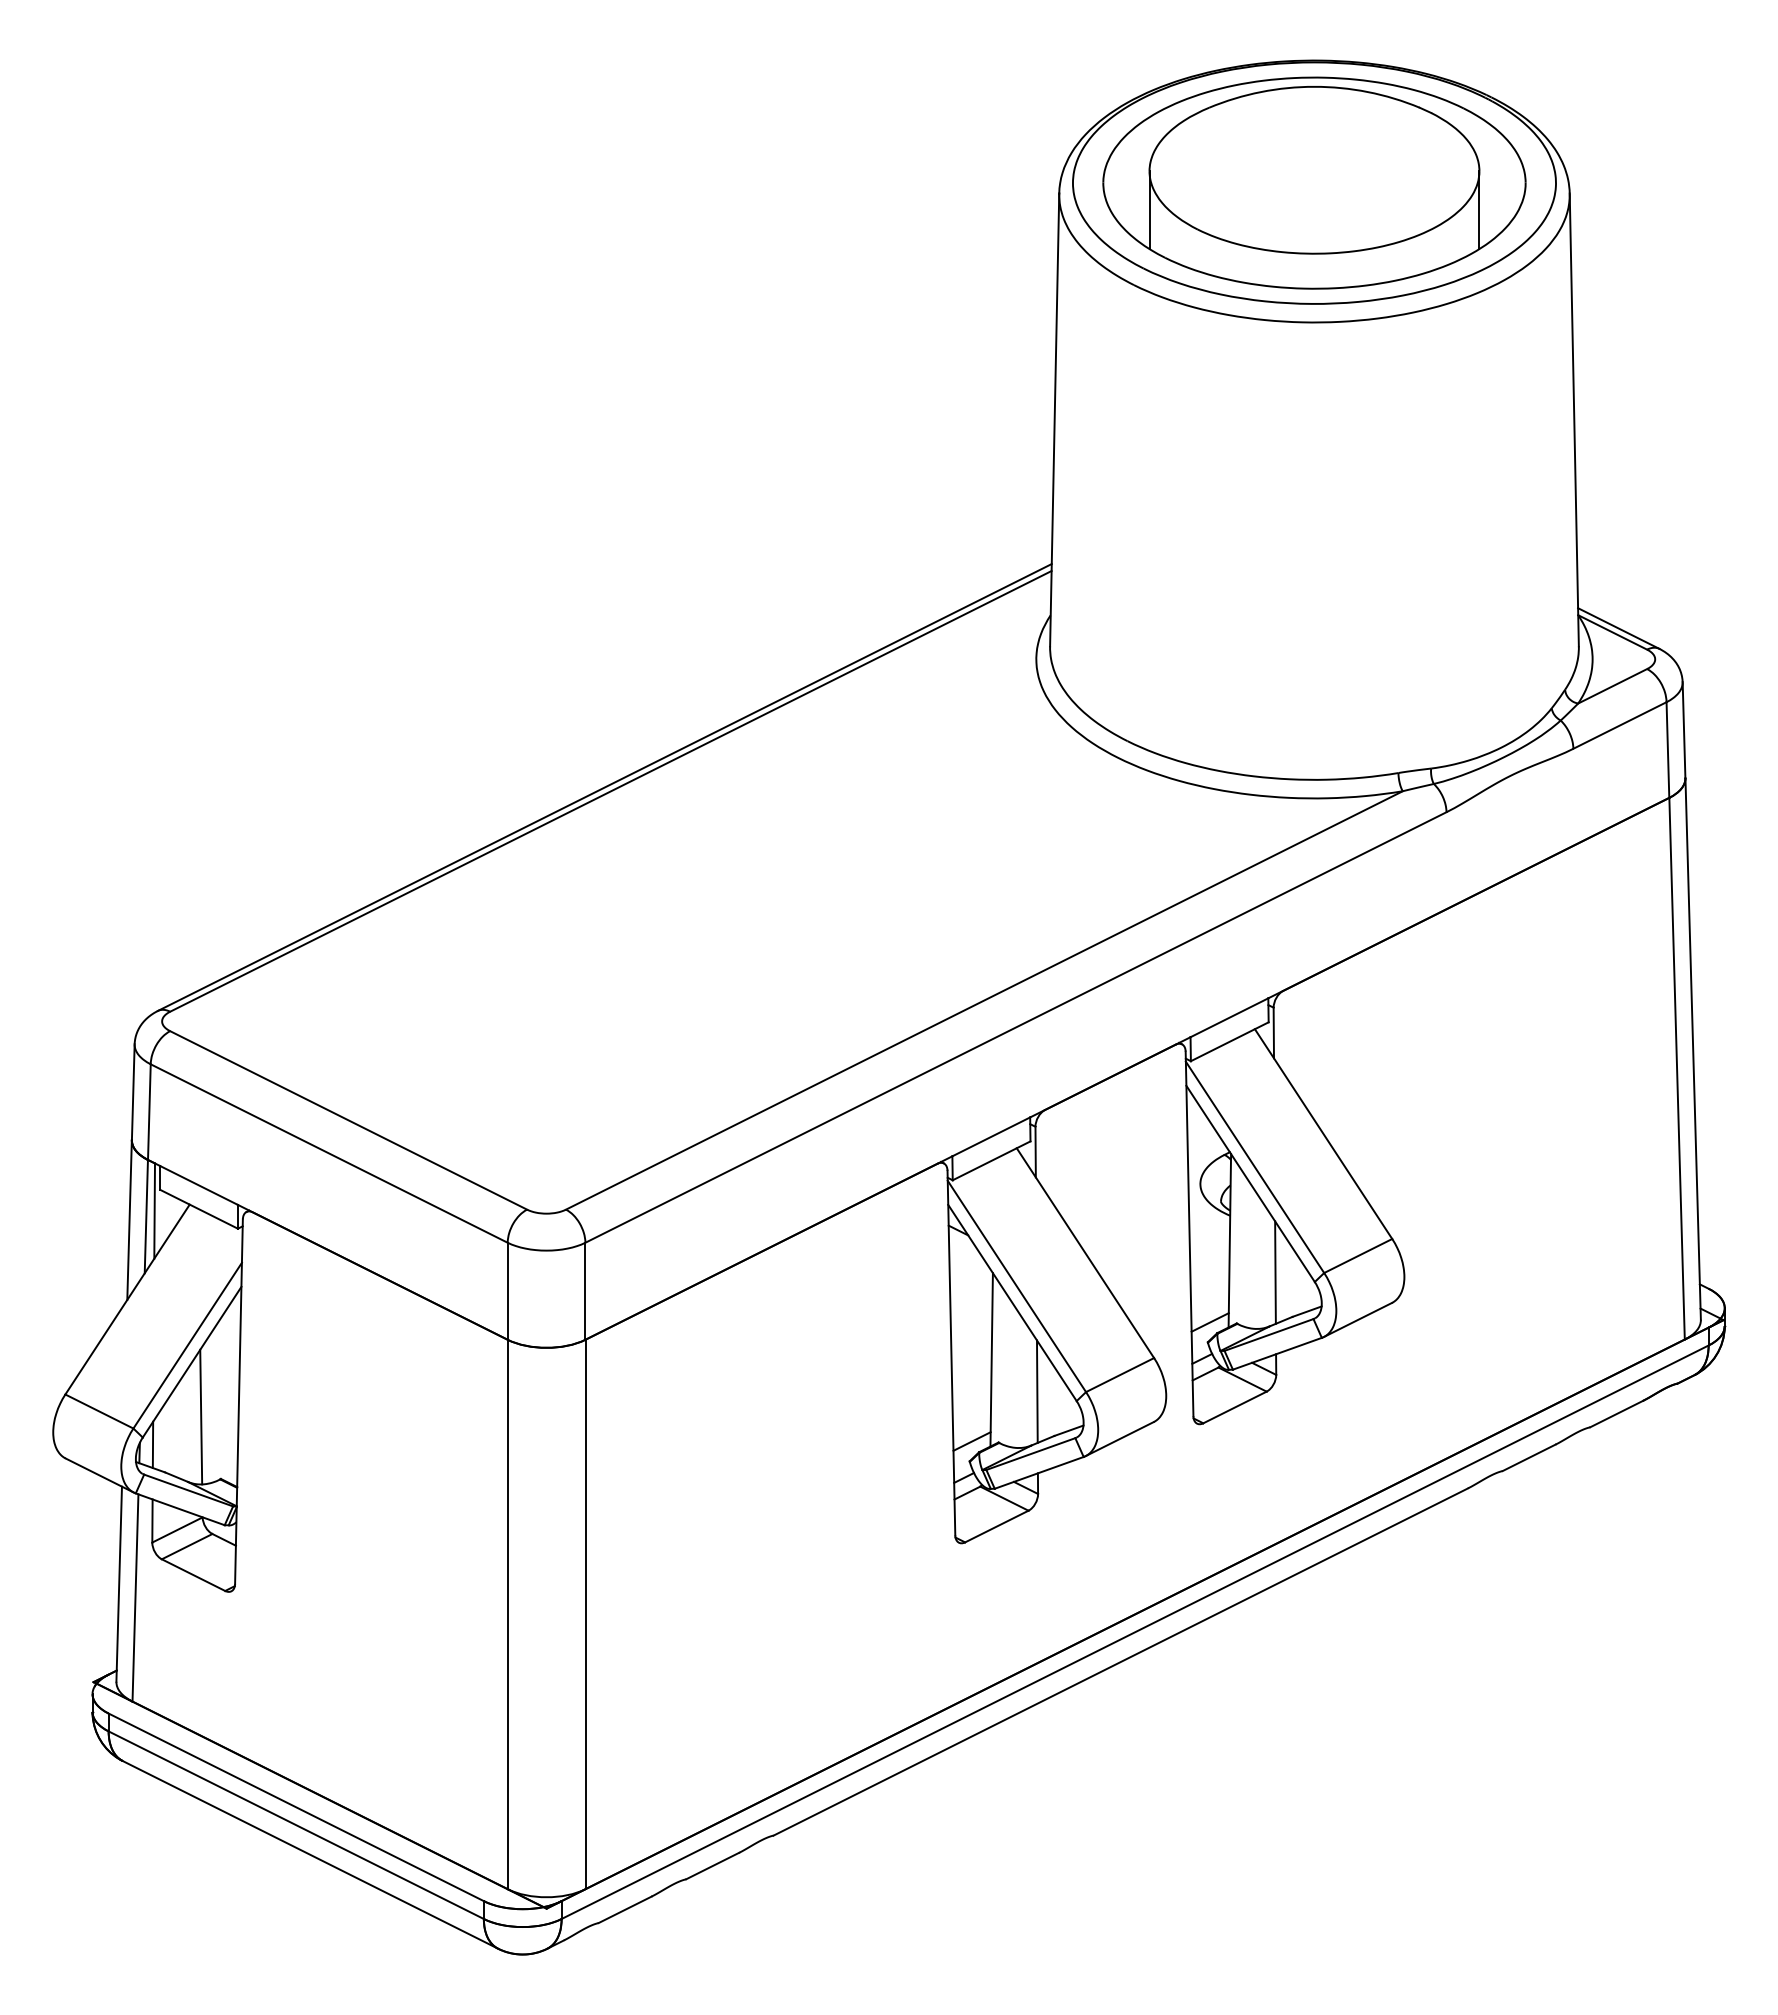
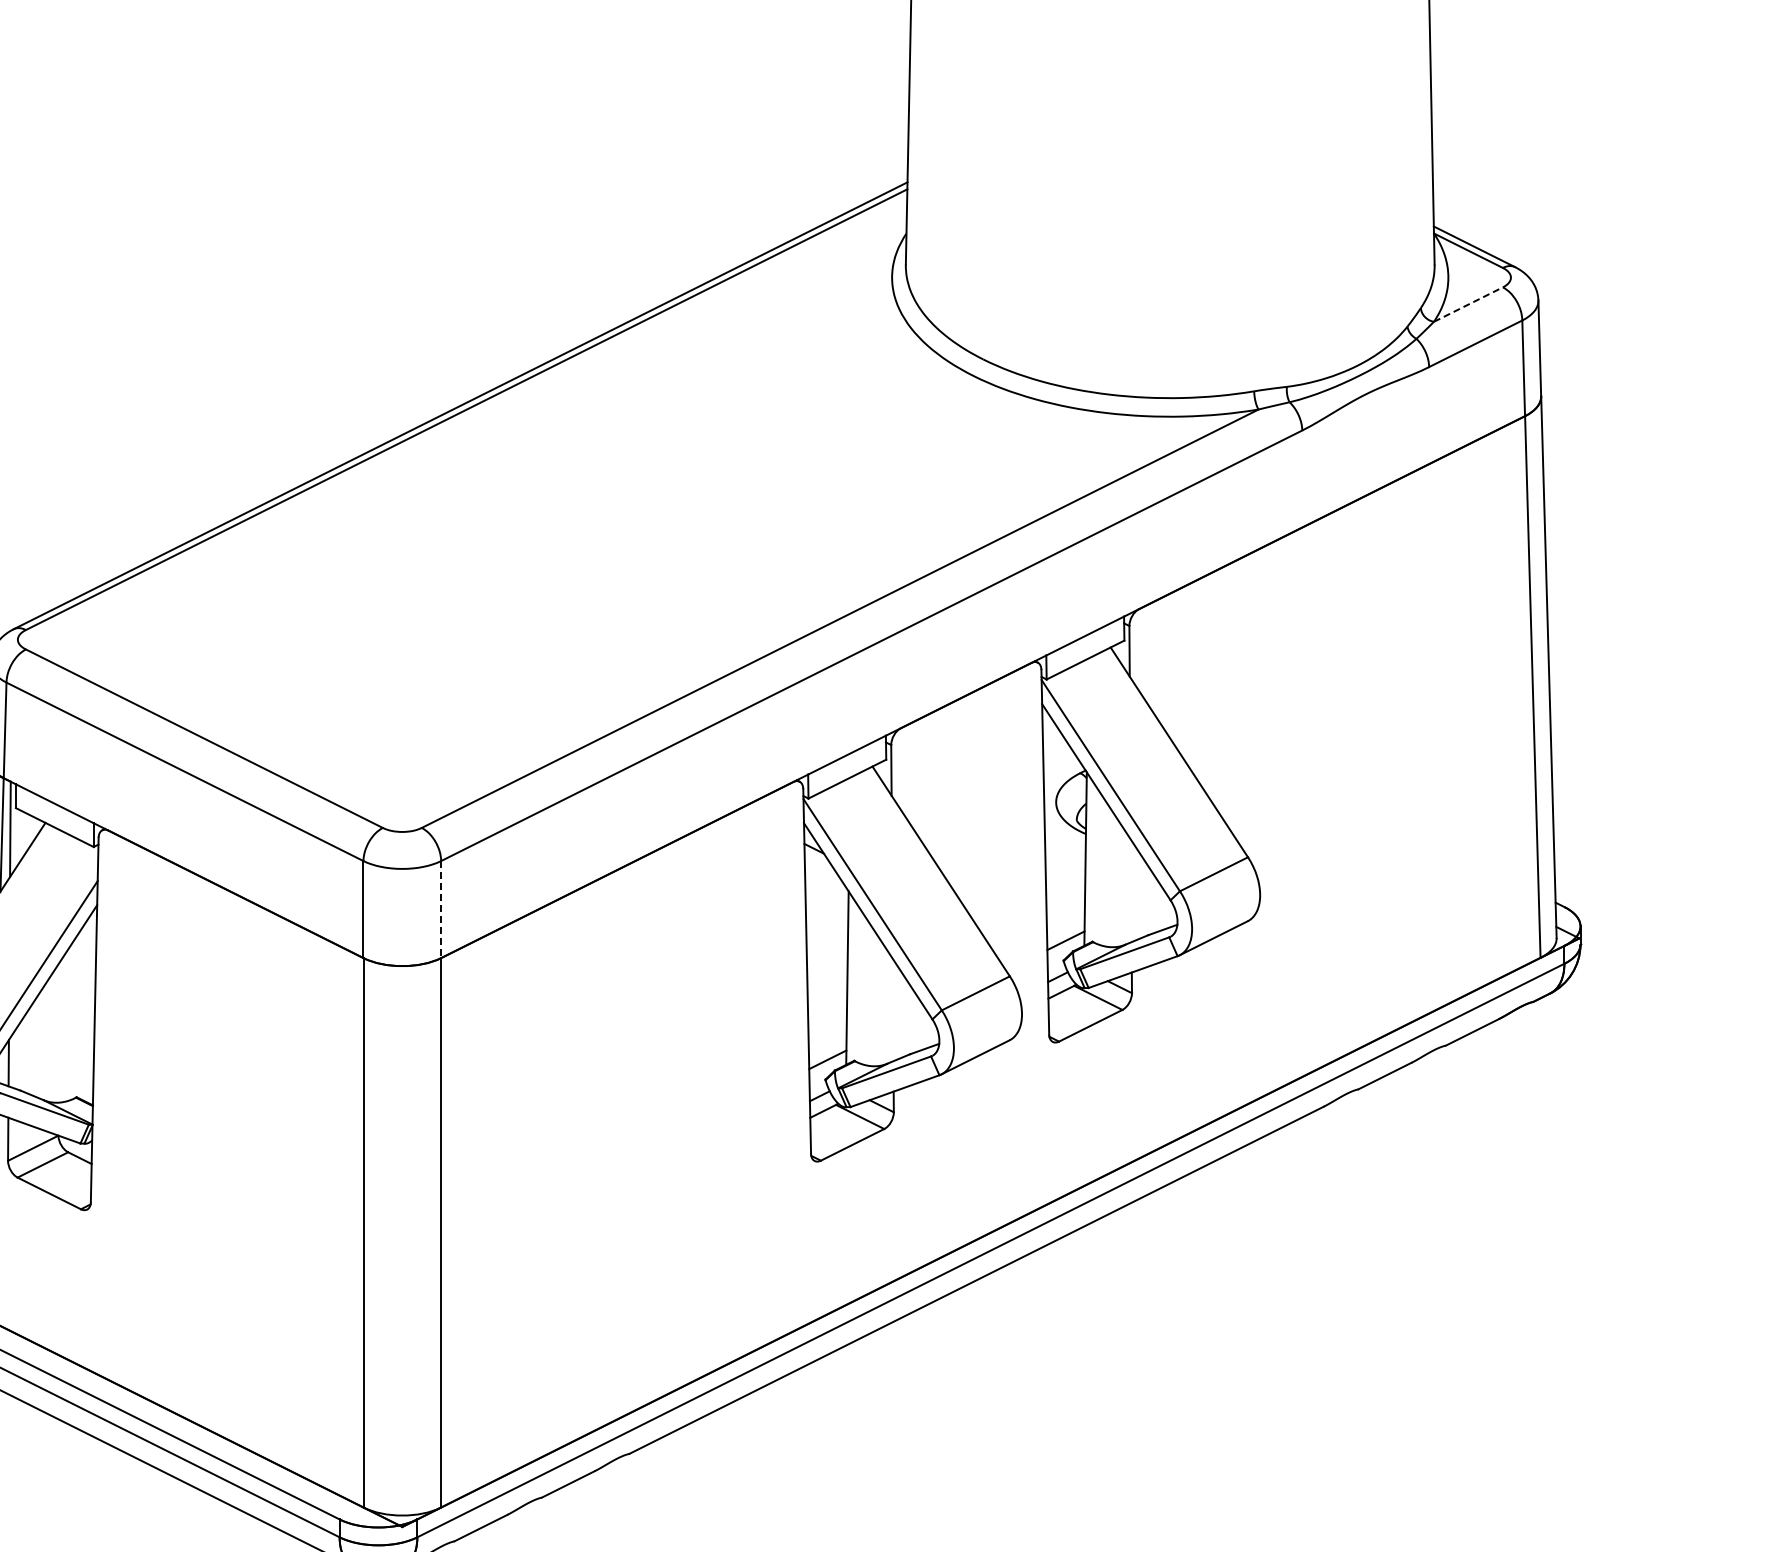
line: (1612, 686) -> (1468, 304), solid -> dashed
line: (1275, 1272) -> (1131, 890), removed
line: (585, 1291) -> (441, 909), solid -> dashed
line: (1037, 1391) -> (893, 1009), removed
line: (201, 1416) -> (57, 1034), removed

